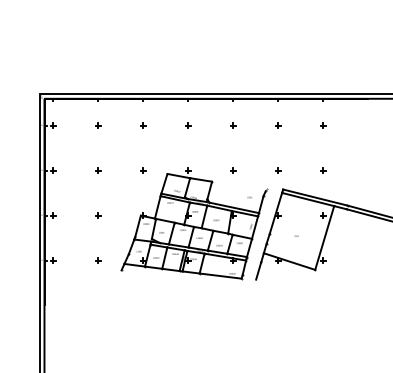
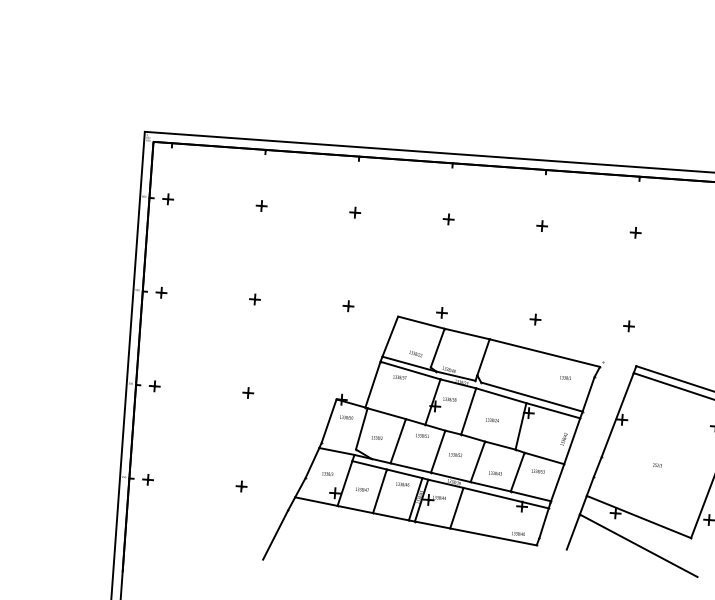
line: (238, 186) -> (543, 353), added
line: (290, 275) -> (638, 546), added
line: (116, 282) -> (275, 534), added

